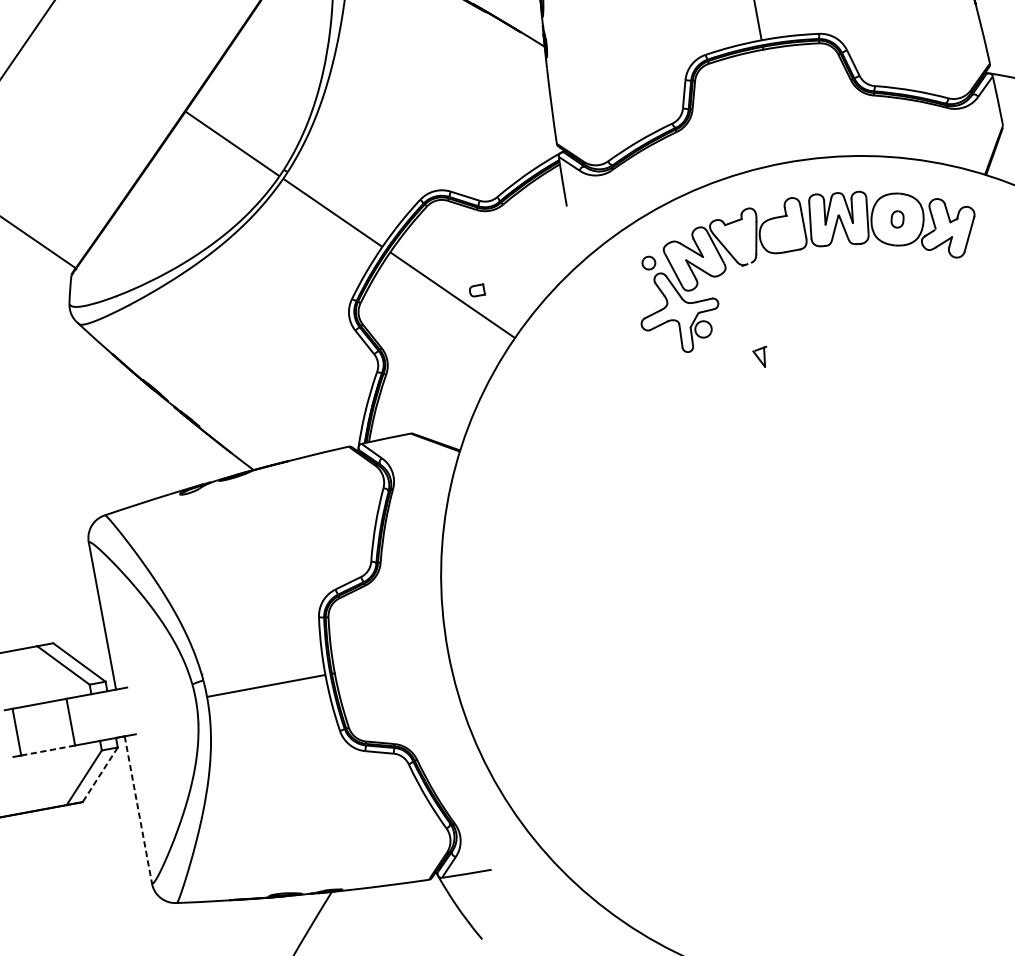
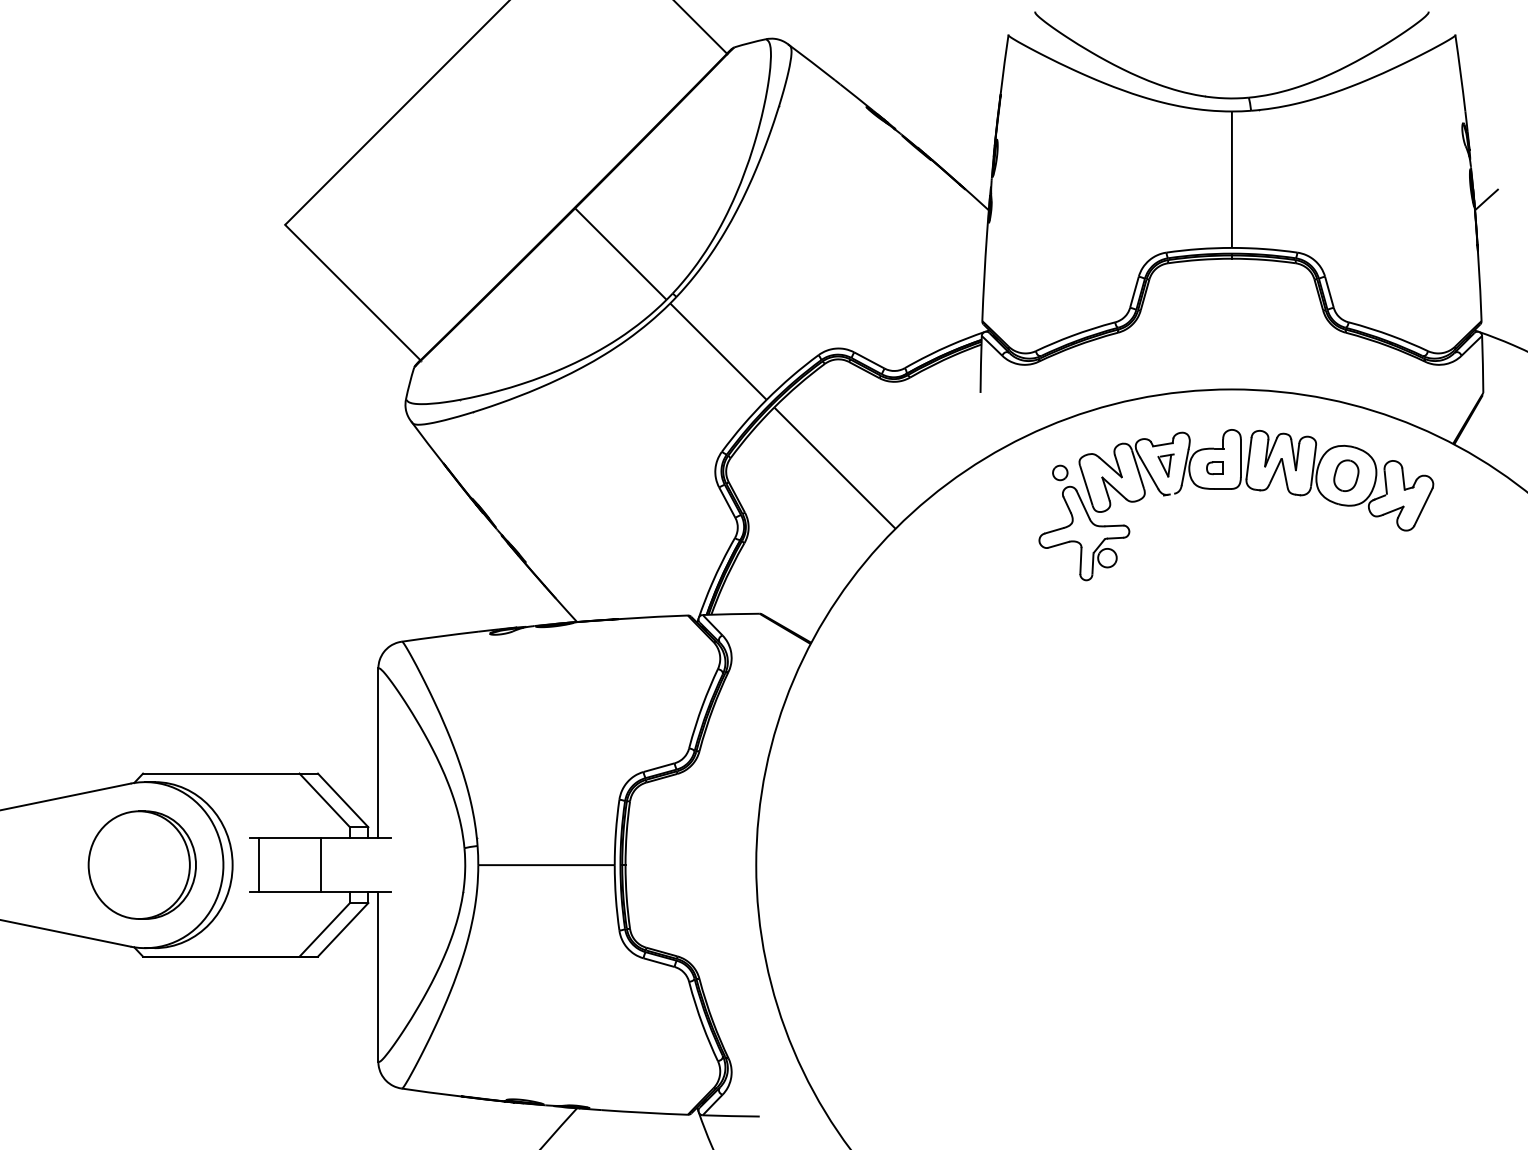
part: (897, 219) -> (1346, 475), size x1.67
part: (476, 291) -> (1214, 468), moved
part: (760, 357) -> (1165, 465), moved
line: (48, 750) -> (290, 892), dashed -> solid
line: (100, 774) -> (343, 929), dashed -> solid
line: (138, 809) -> (378, 976), dashed -> solid

